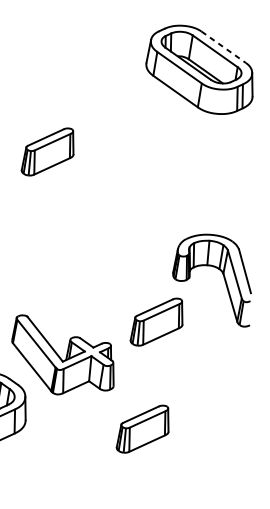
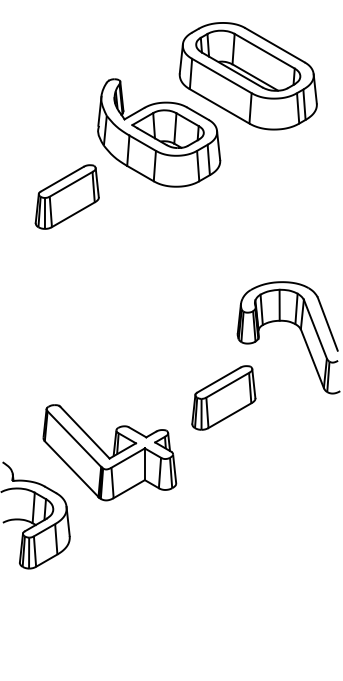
line: (224, 47) -> (275, 45), dashed -> solid
part: (126, 107) -> (159, 132), added
part: (143, 428) -> (218, 533), removed

